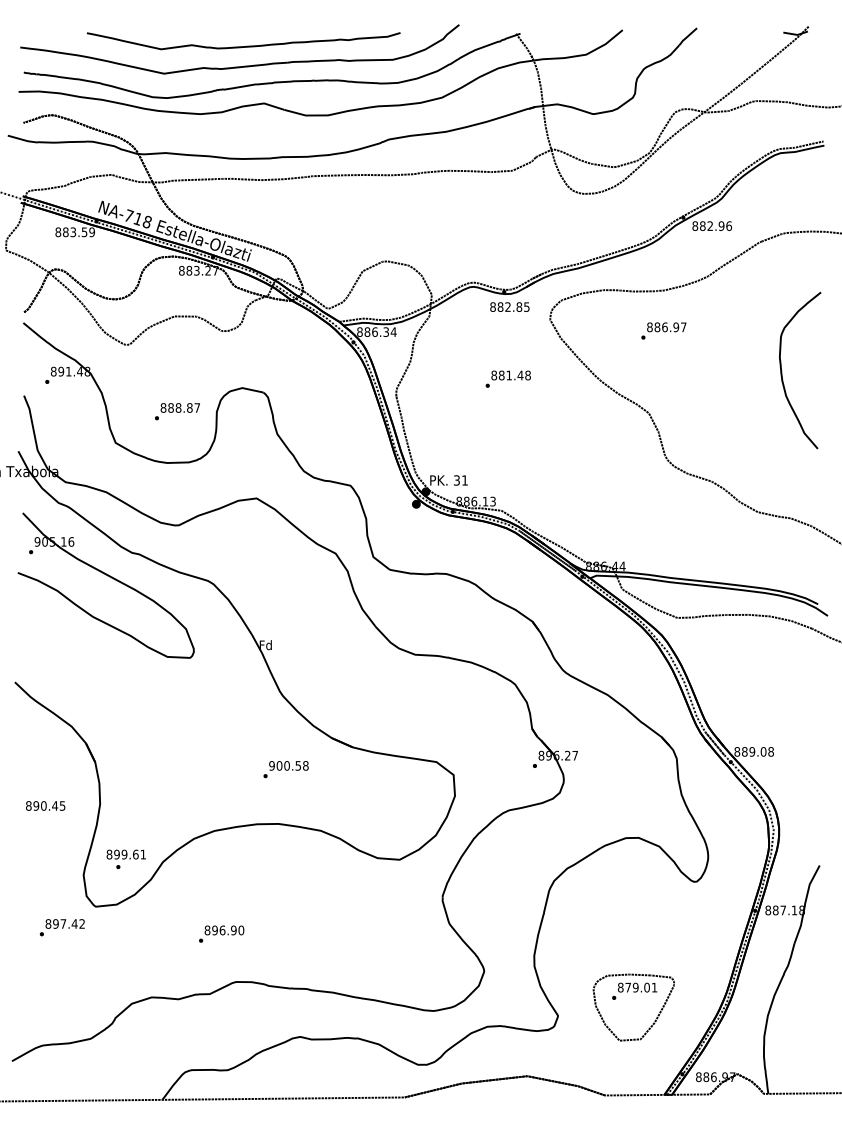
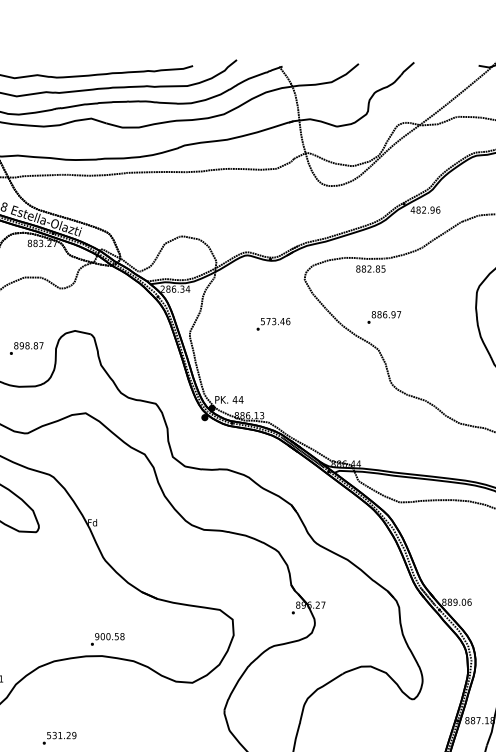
text: (694, 225) -> (412, 209), 882.96 -> 482.96
text: (509, 306) -> (370, 268), moved
text: (663, 330) -> (384, 317), moved
text: (359, 331) -> (162, 288), 886.34 -> 286.34
text: (510, 375) -> (275, 321), 881.48 -> 573.46
text: (170, 407) -> (21, 345), 888.87 -> 898.87
text: (460, 480) -> (237, 399), 31 -> 44
text: (771, 751) -> (469, 602), 889.08 -> 889.06
text: (285, 769) -> (107, 639), moved
text: (224, 930) -> (61, 735), 896.90 -> 531.29

